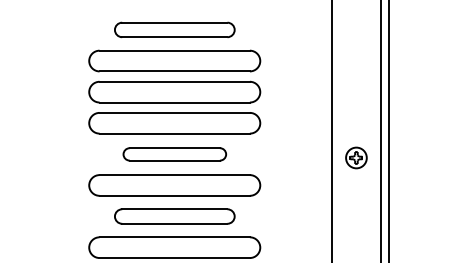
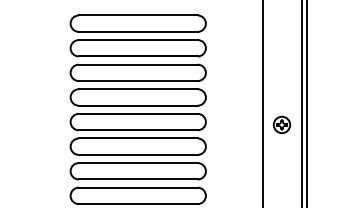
part: (174, 29) -> (138, 23), size x1.43
part: (174, 154) -> (138, 122), size x1.67
part: (174, 216) -> (138, 171), size x1.43

